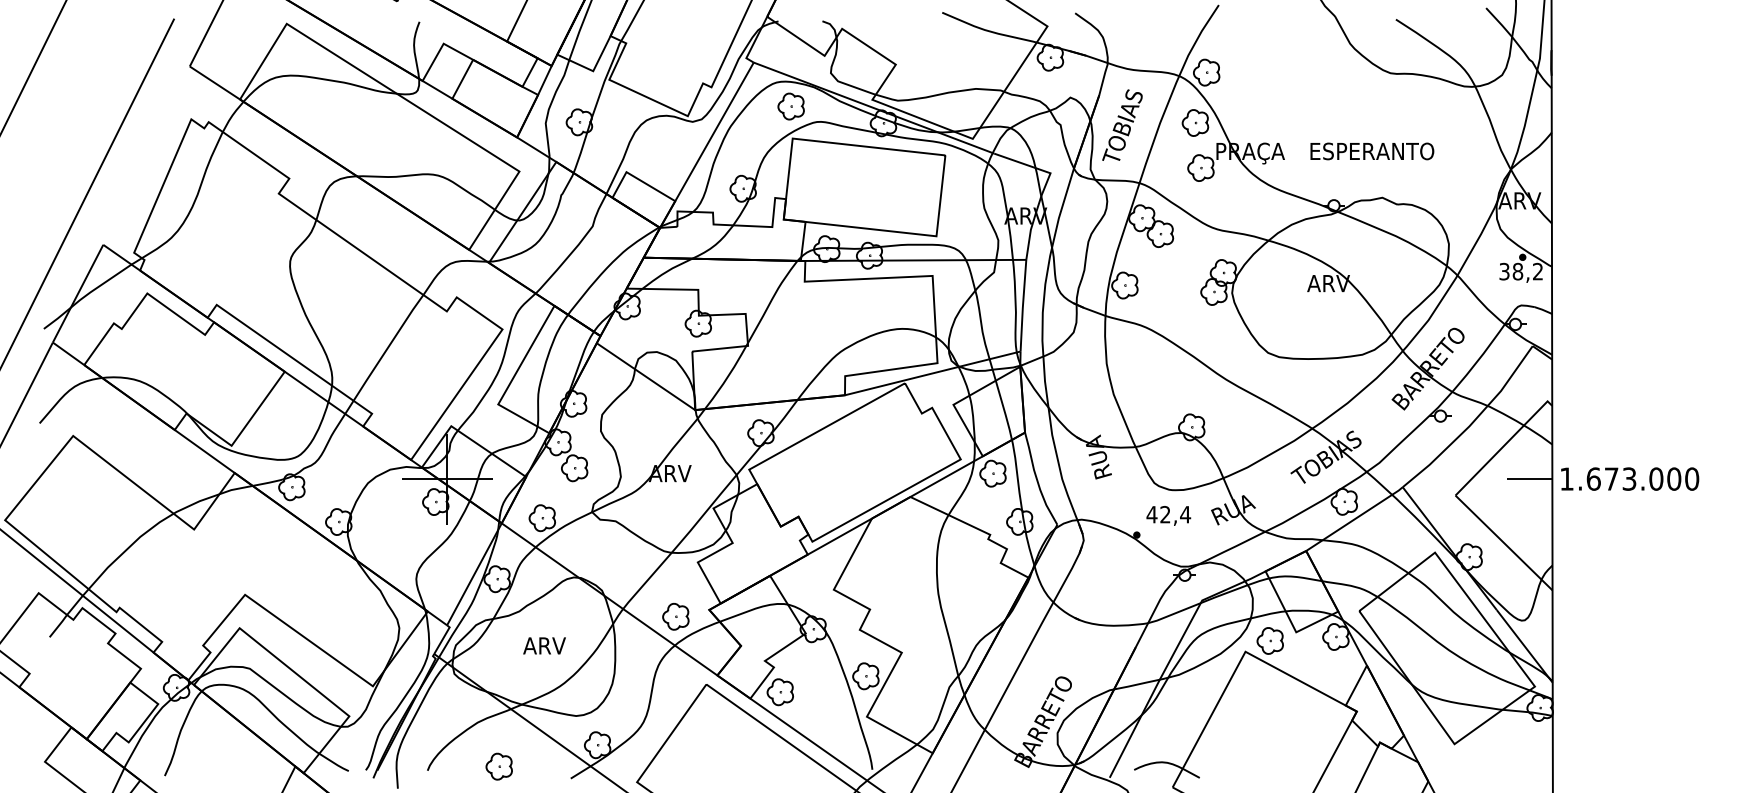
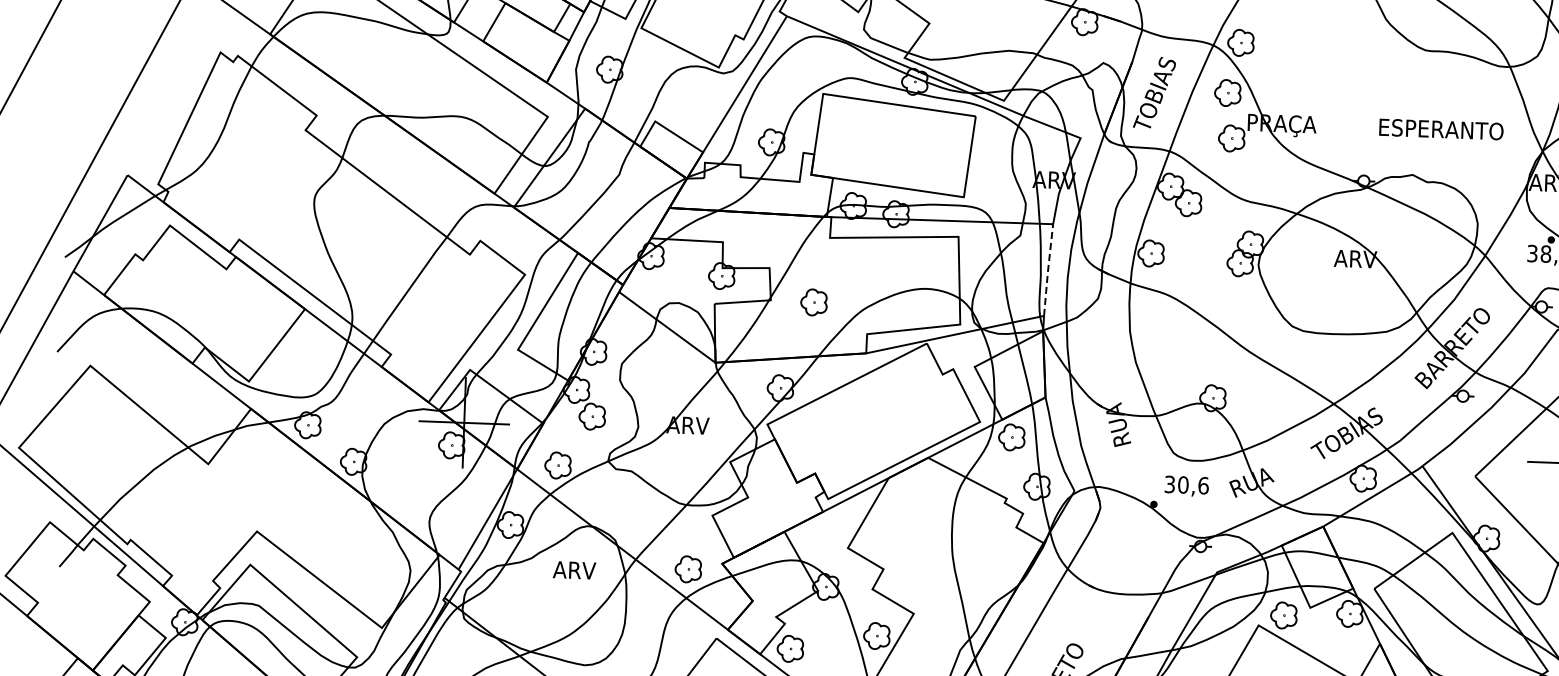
part: (790, 106) -> (813, 302), moved
text: (1372, 151) -> (1441, 129), moved
line: (1022, 305) -> (1047, 269), solid -> dashed
text: (1168, 514) -> (1186, 484), 42,4 -> 30,6
text: (544, 645) -> (574, 569), moved

